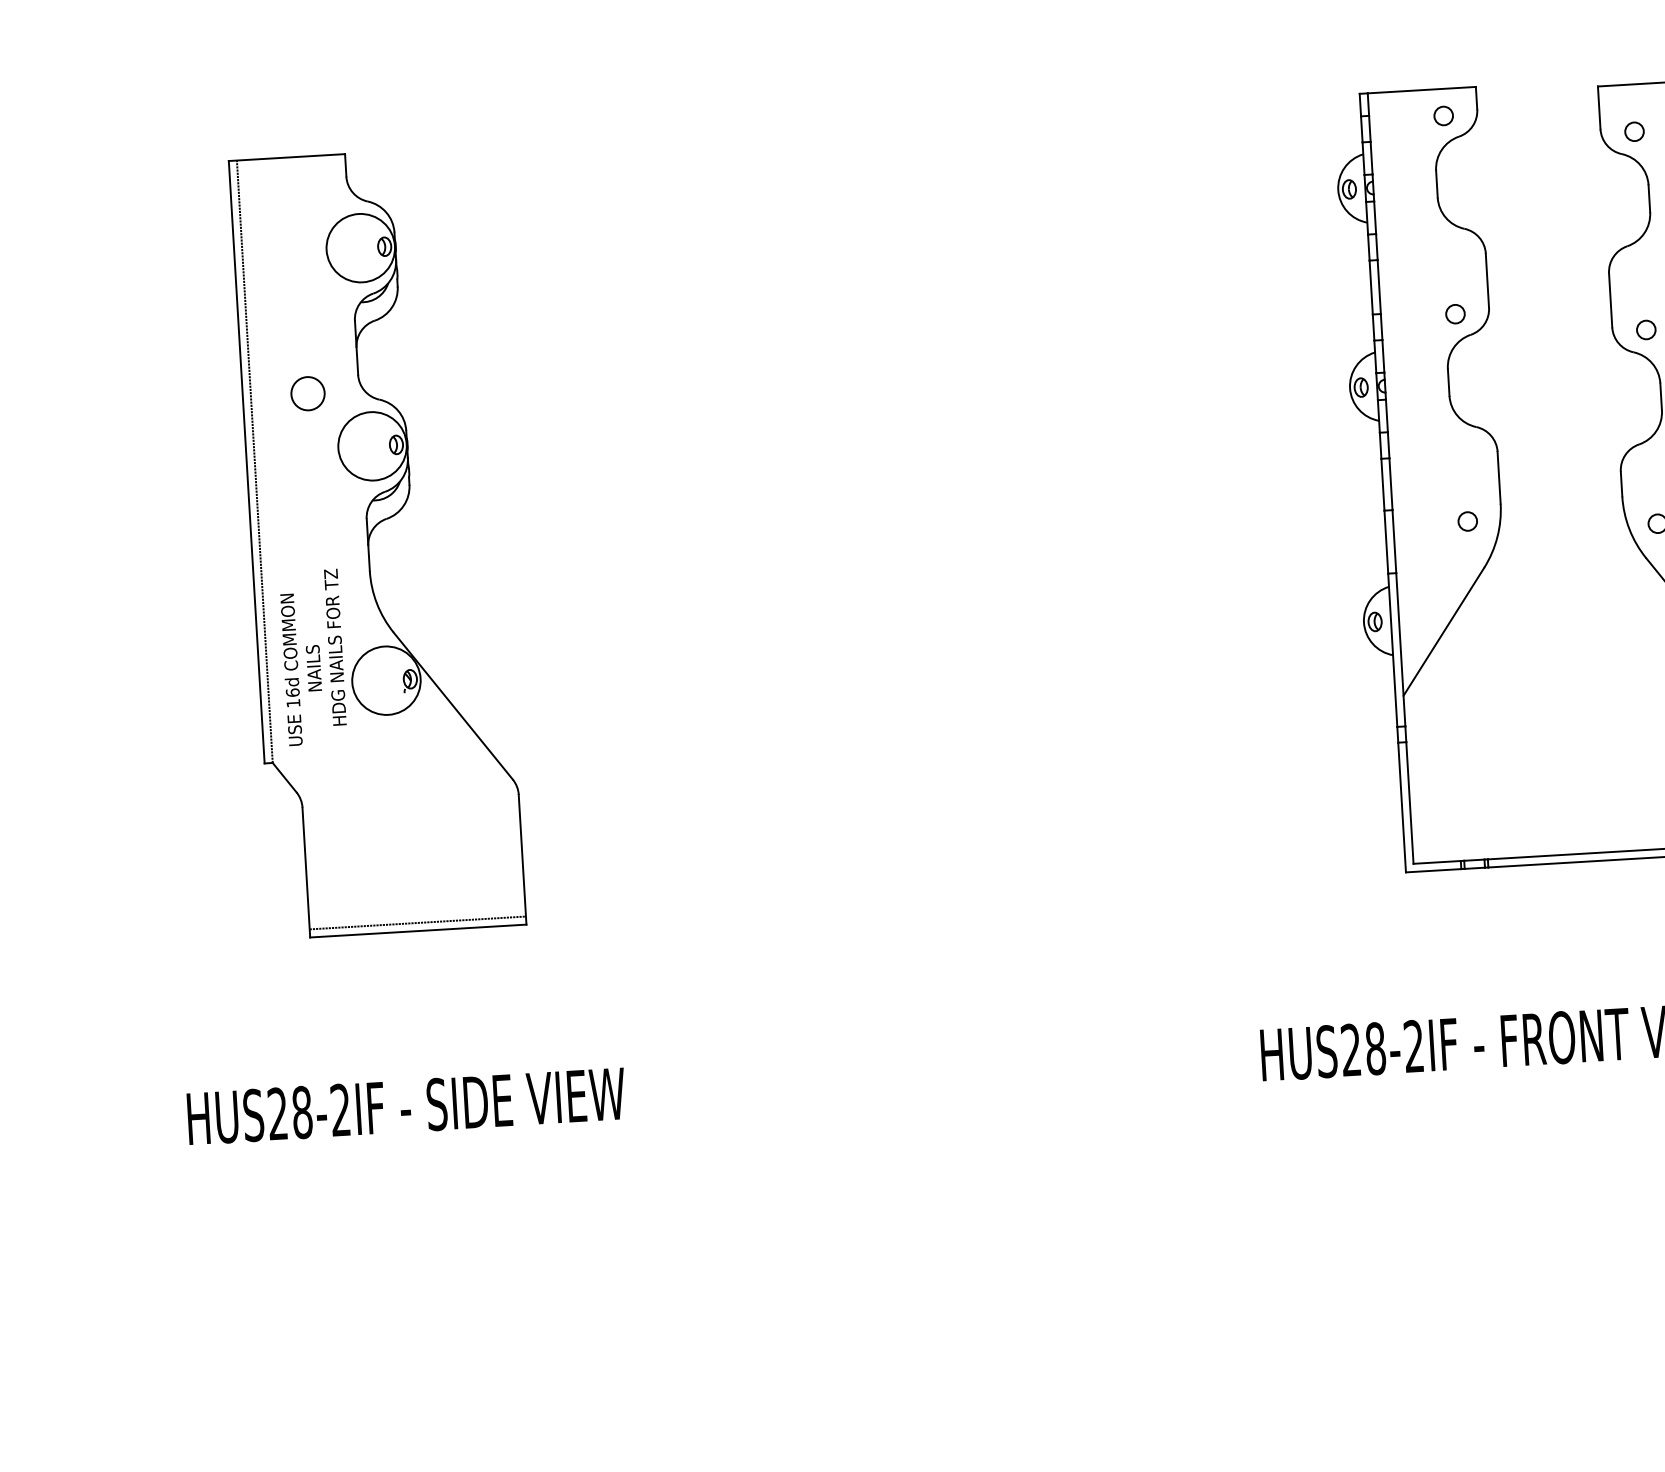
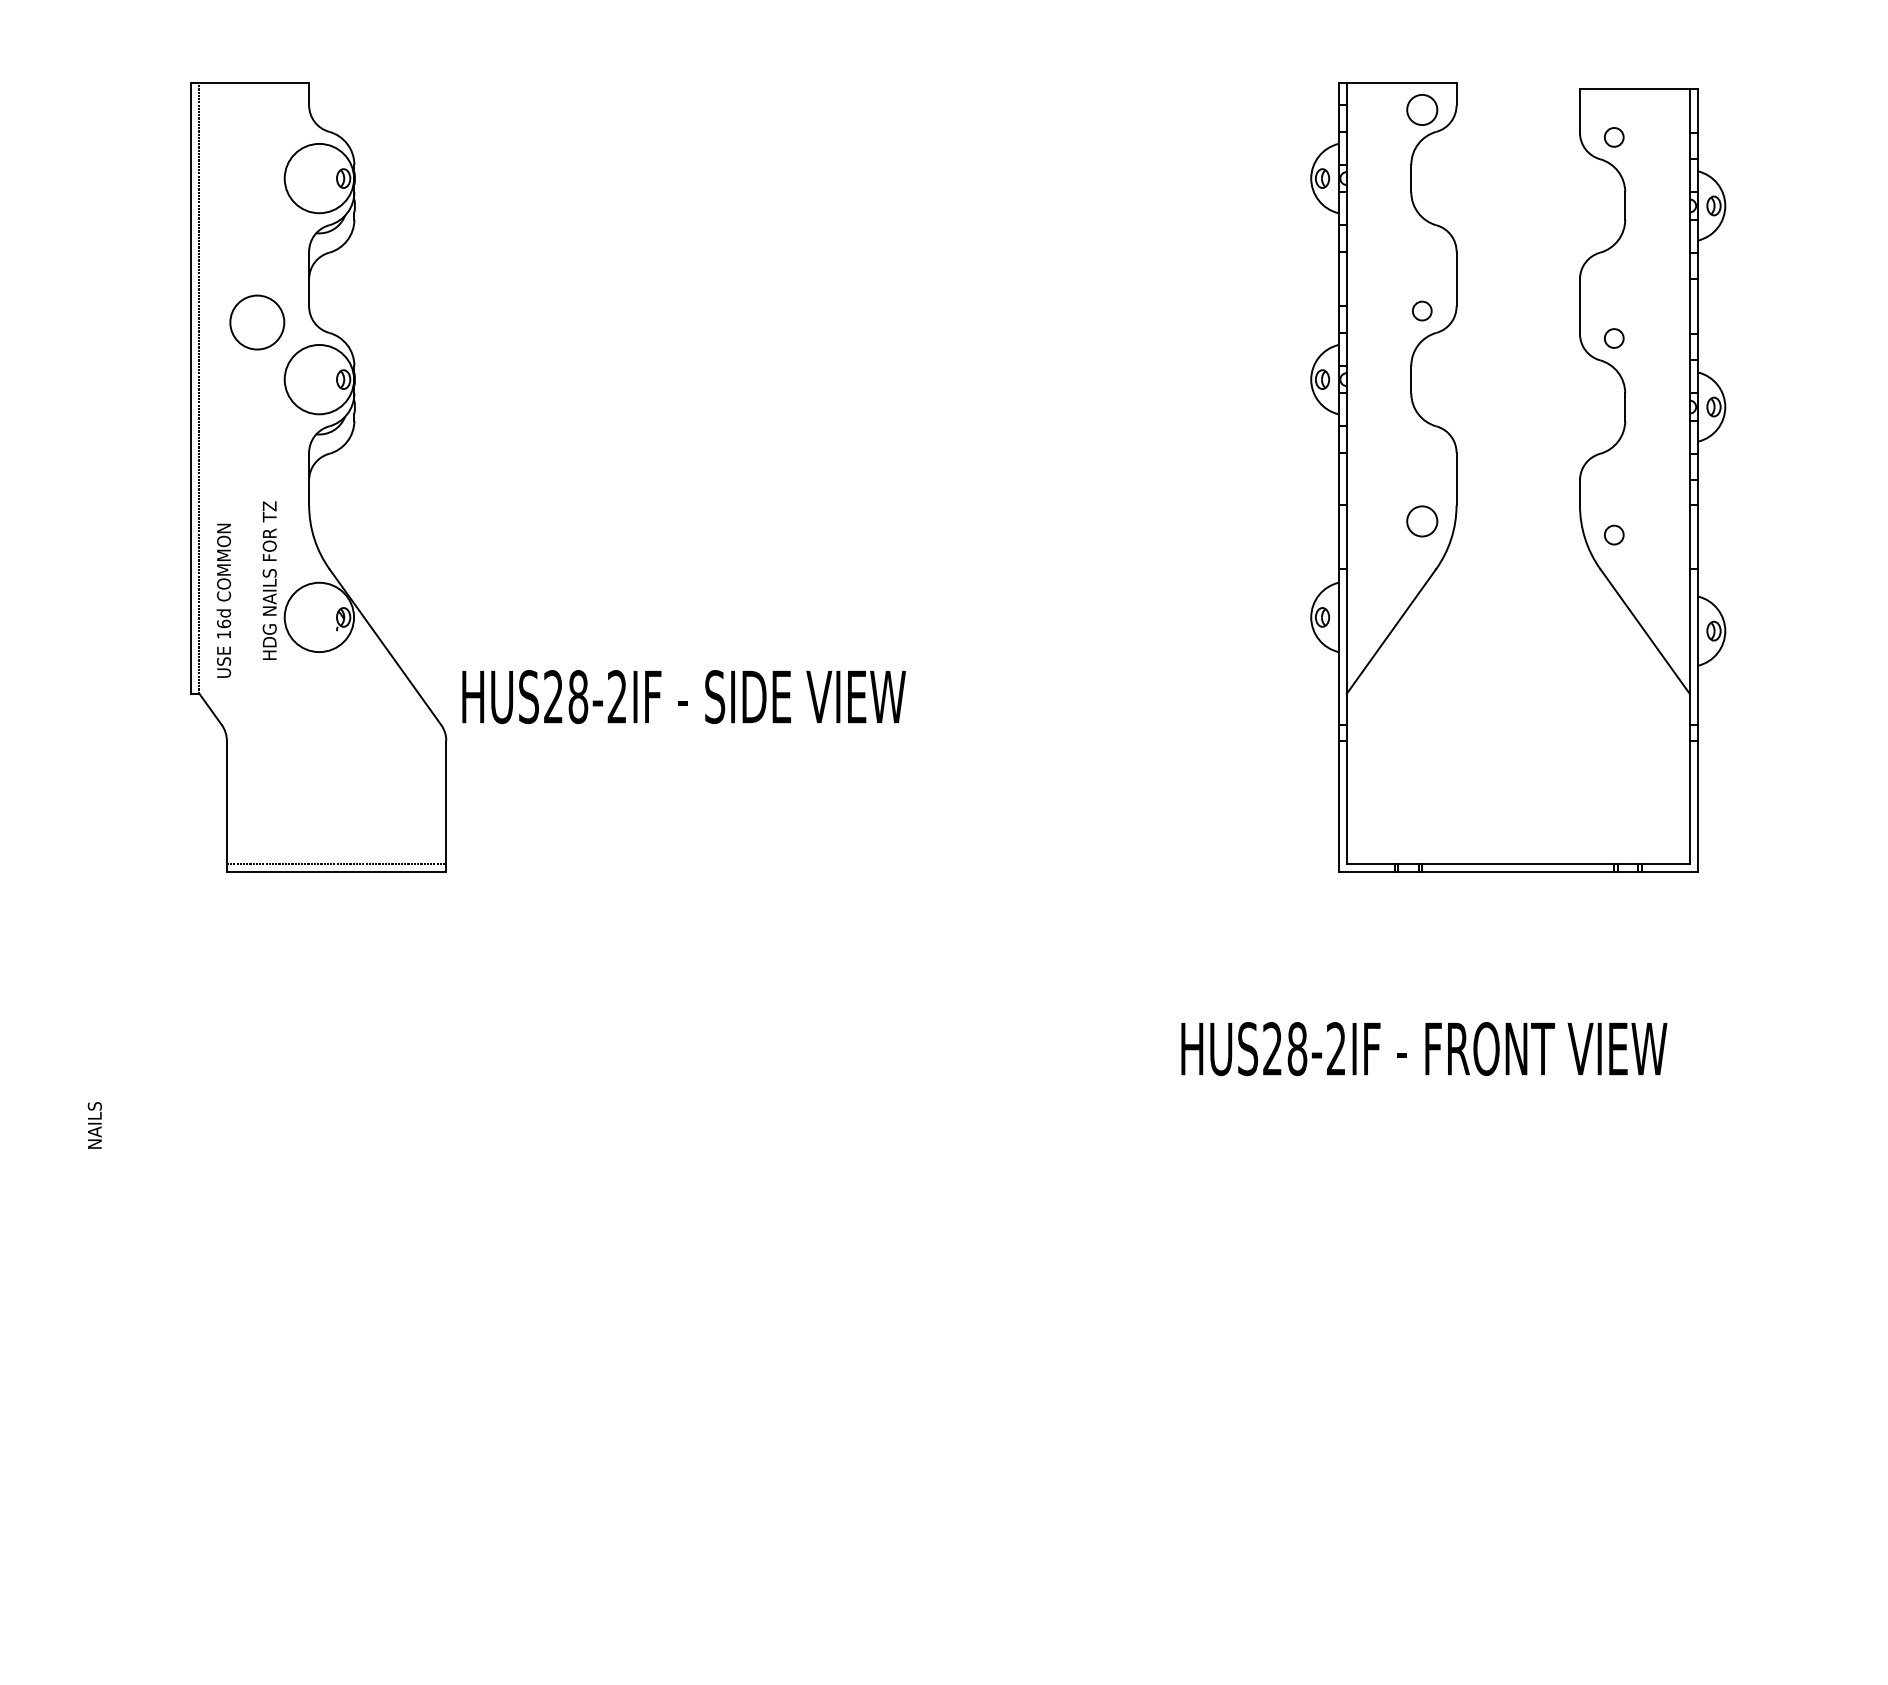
circle: (1442, 115) -> (1421, 109), size x1.6
circle: (308, 393) -> (257, 322), size x1.6
circle: (1467, 521) -> (1421, 521), size x1.6
text: (313, 668) -> (94, 1125), moved
text: (405, 1106) -> (683, 697), moved

